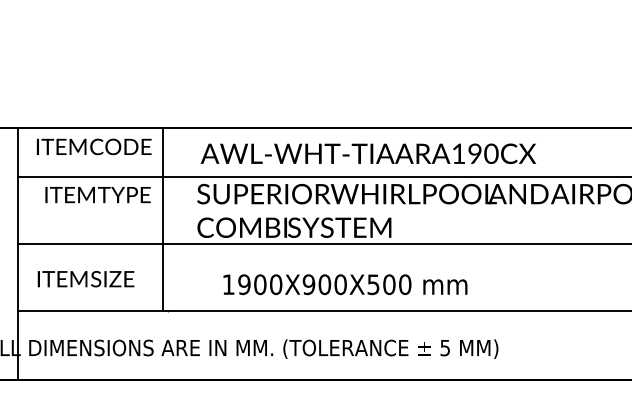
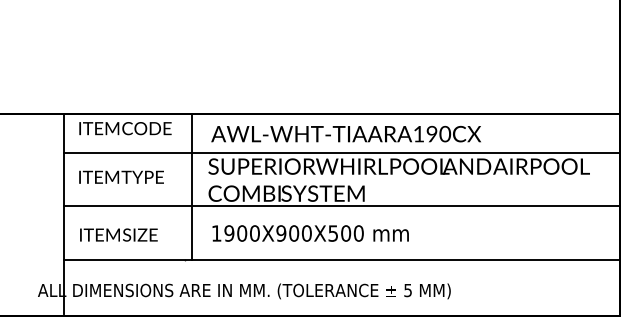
text: (97, 194) -> (121, 176), moved
line: (163, 218) -> (192, 186), moved
text: (345, 284) -> (310, 233), moved

